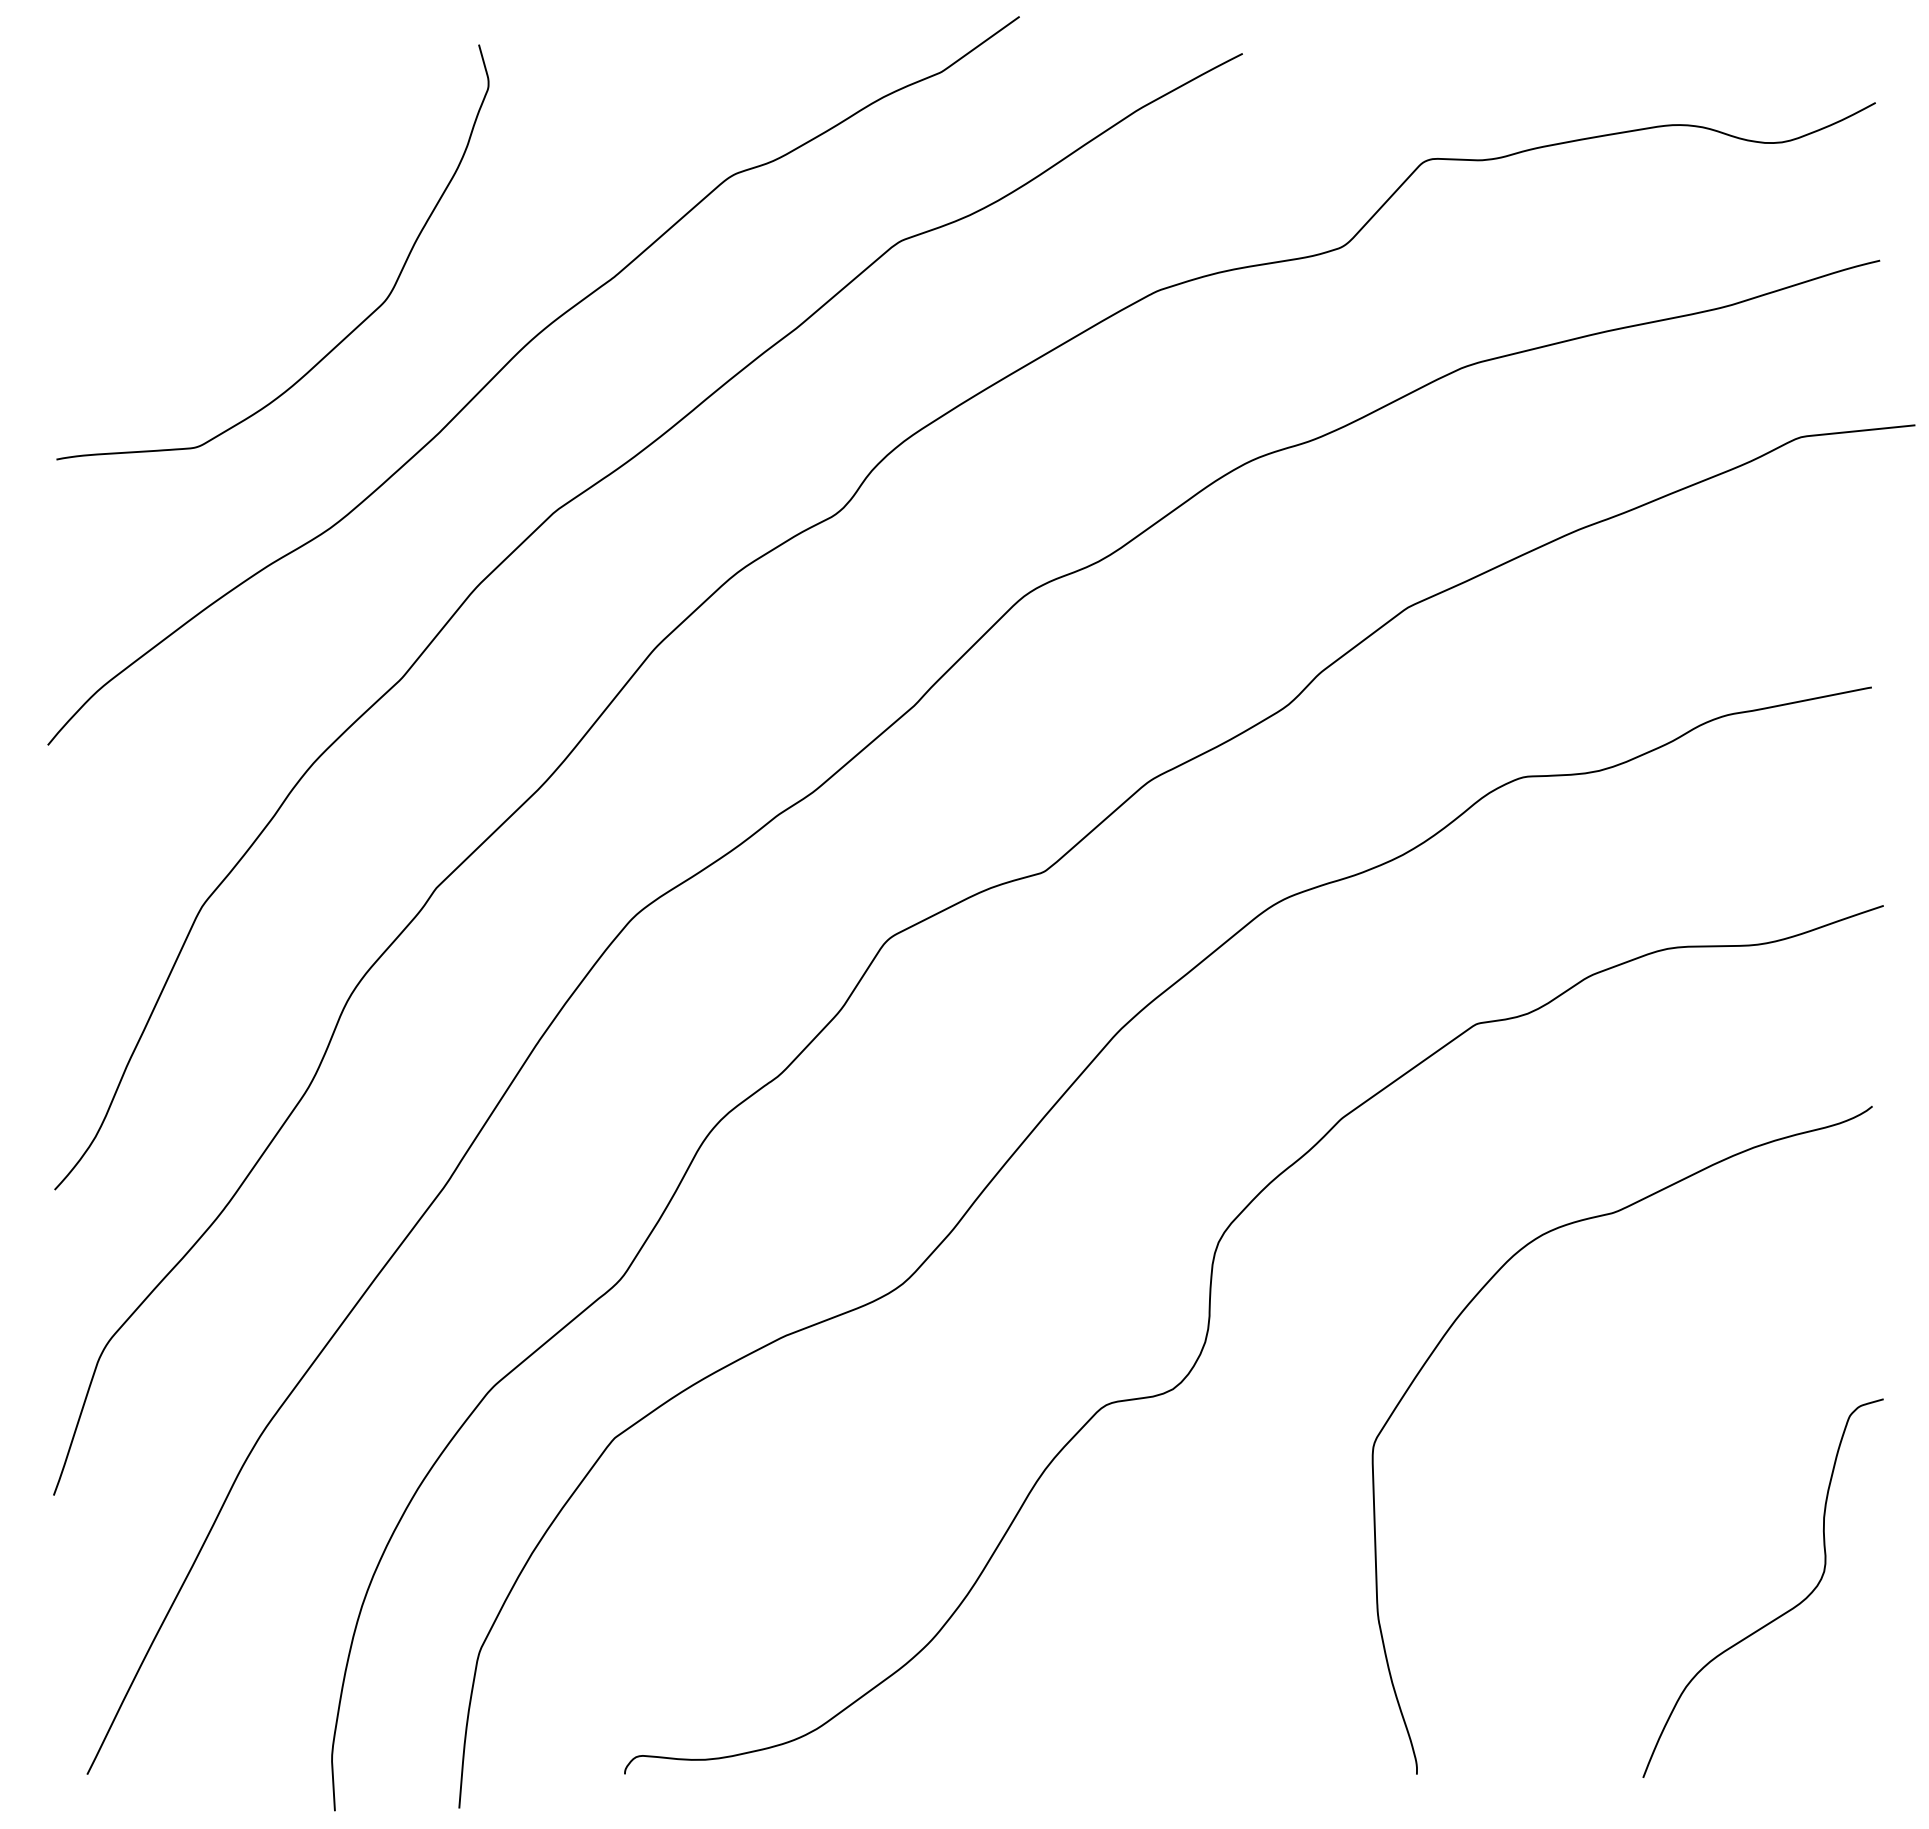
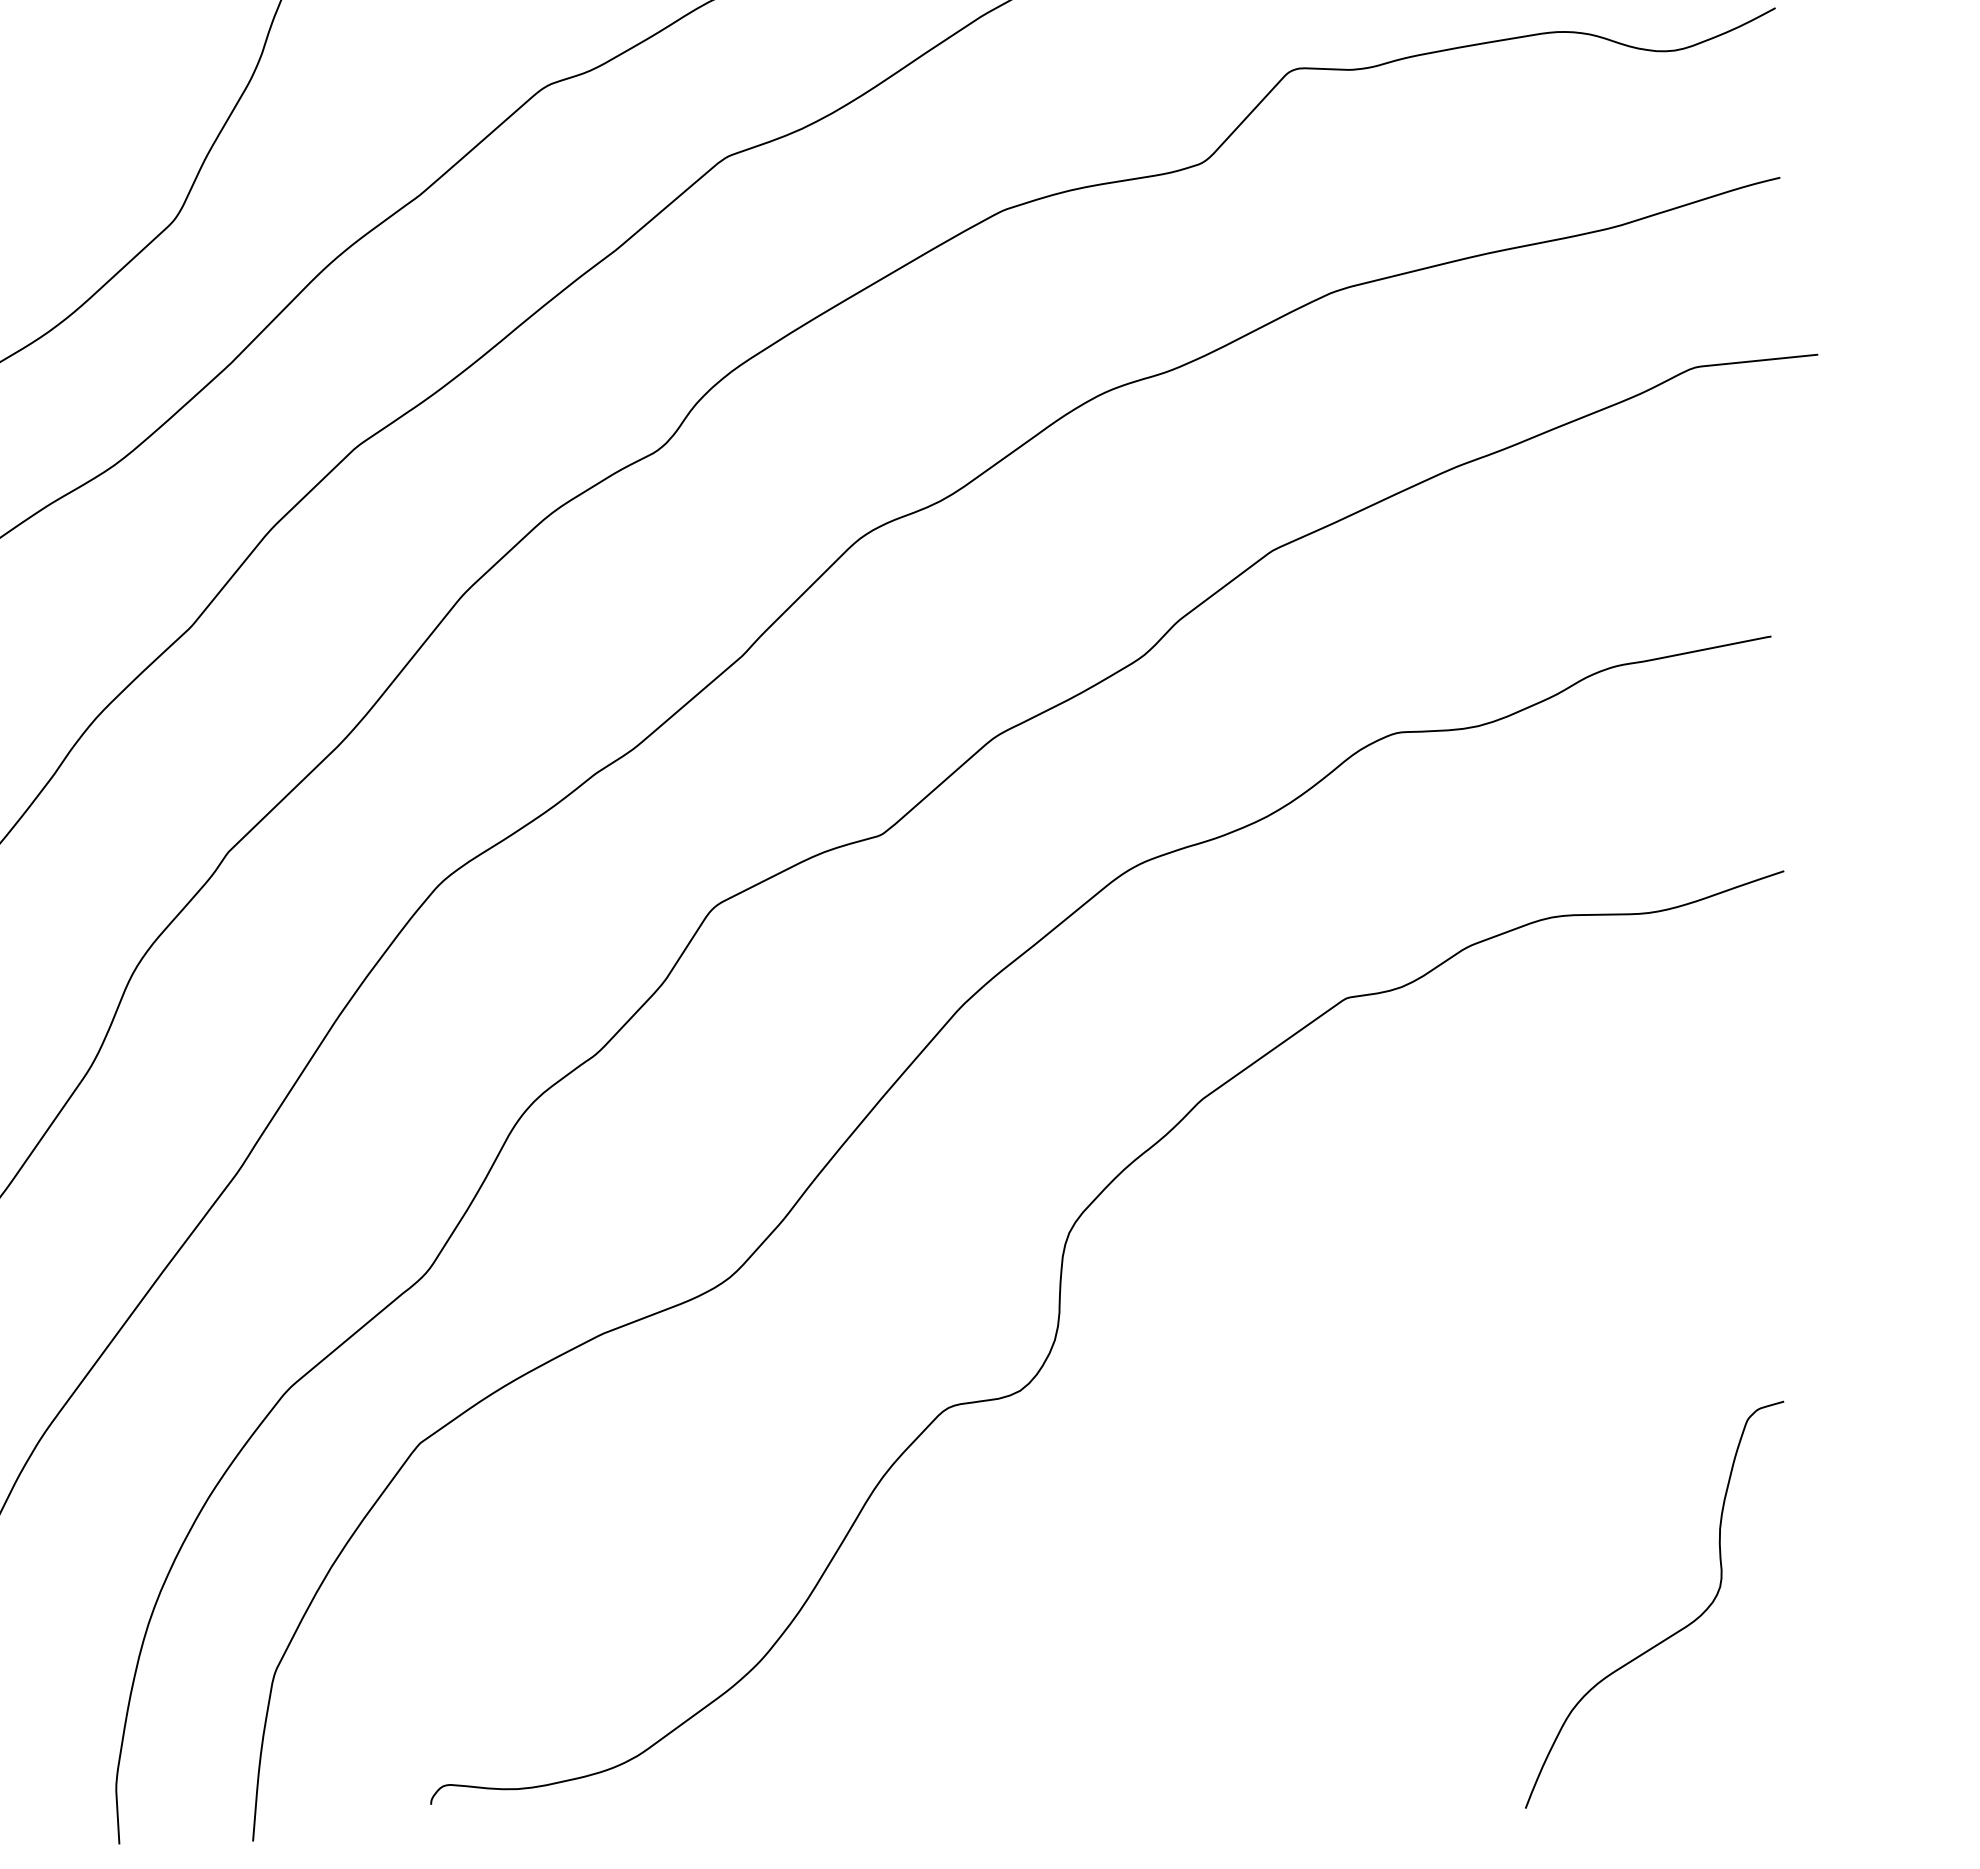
curve: (1467, 1307) -> (1336, 1302), removed

